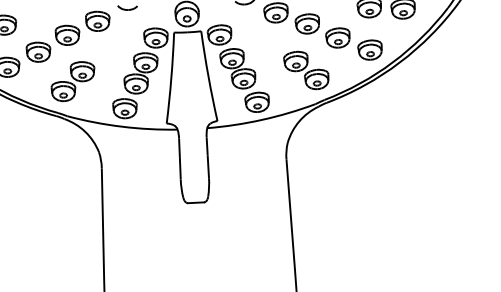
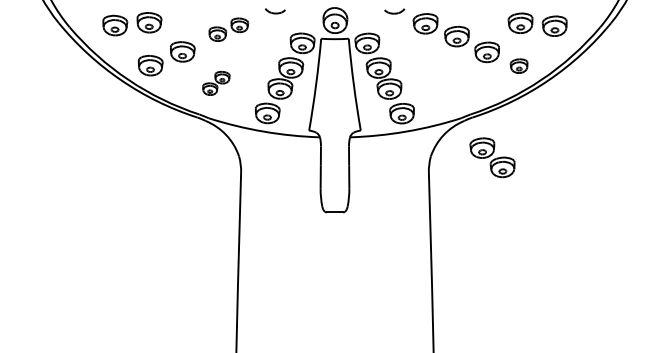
part: (82, 27) -> (228, 29), size x0.7
part: (369, 49) -> (518, 65), size x0.7
part: (306, 70) -> (492, 157), moved
part: (73, 81) -> (216, 83), size x0.6

